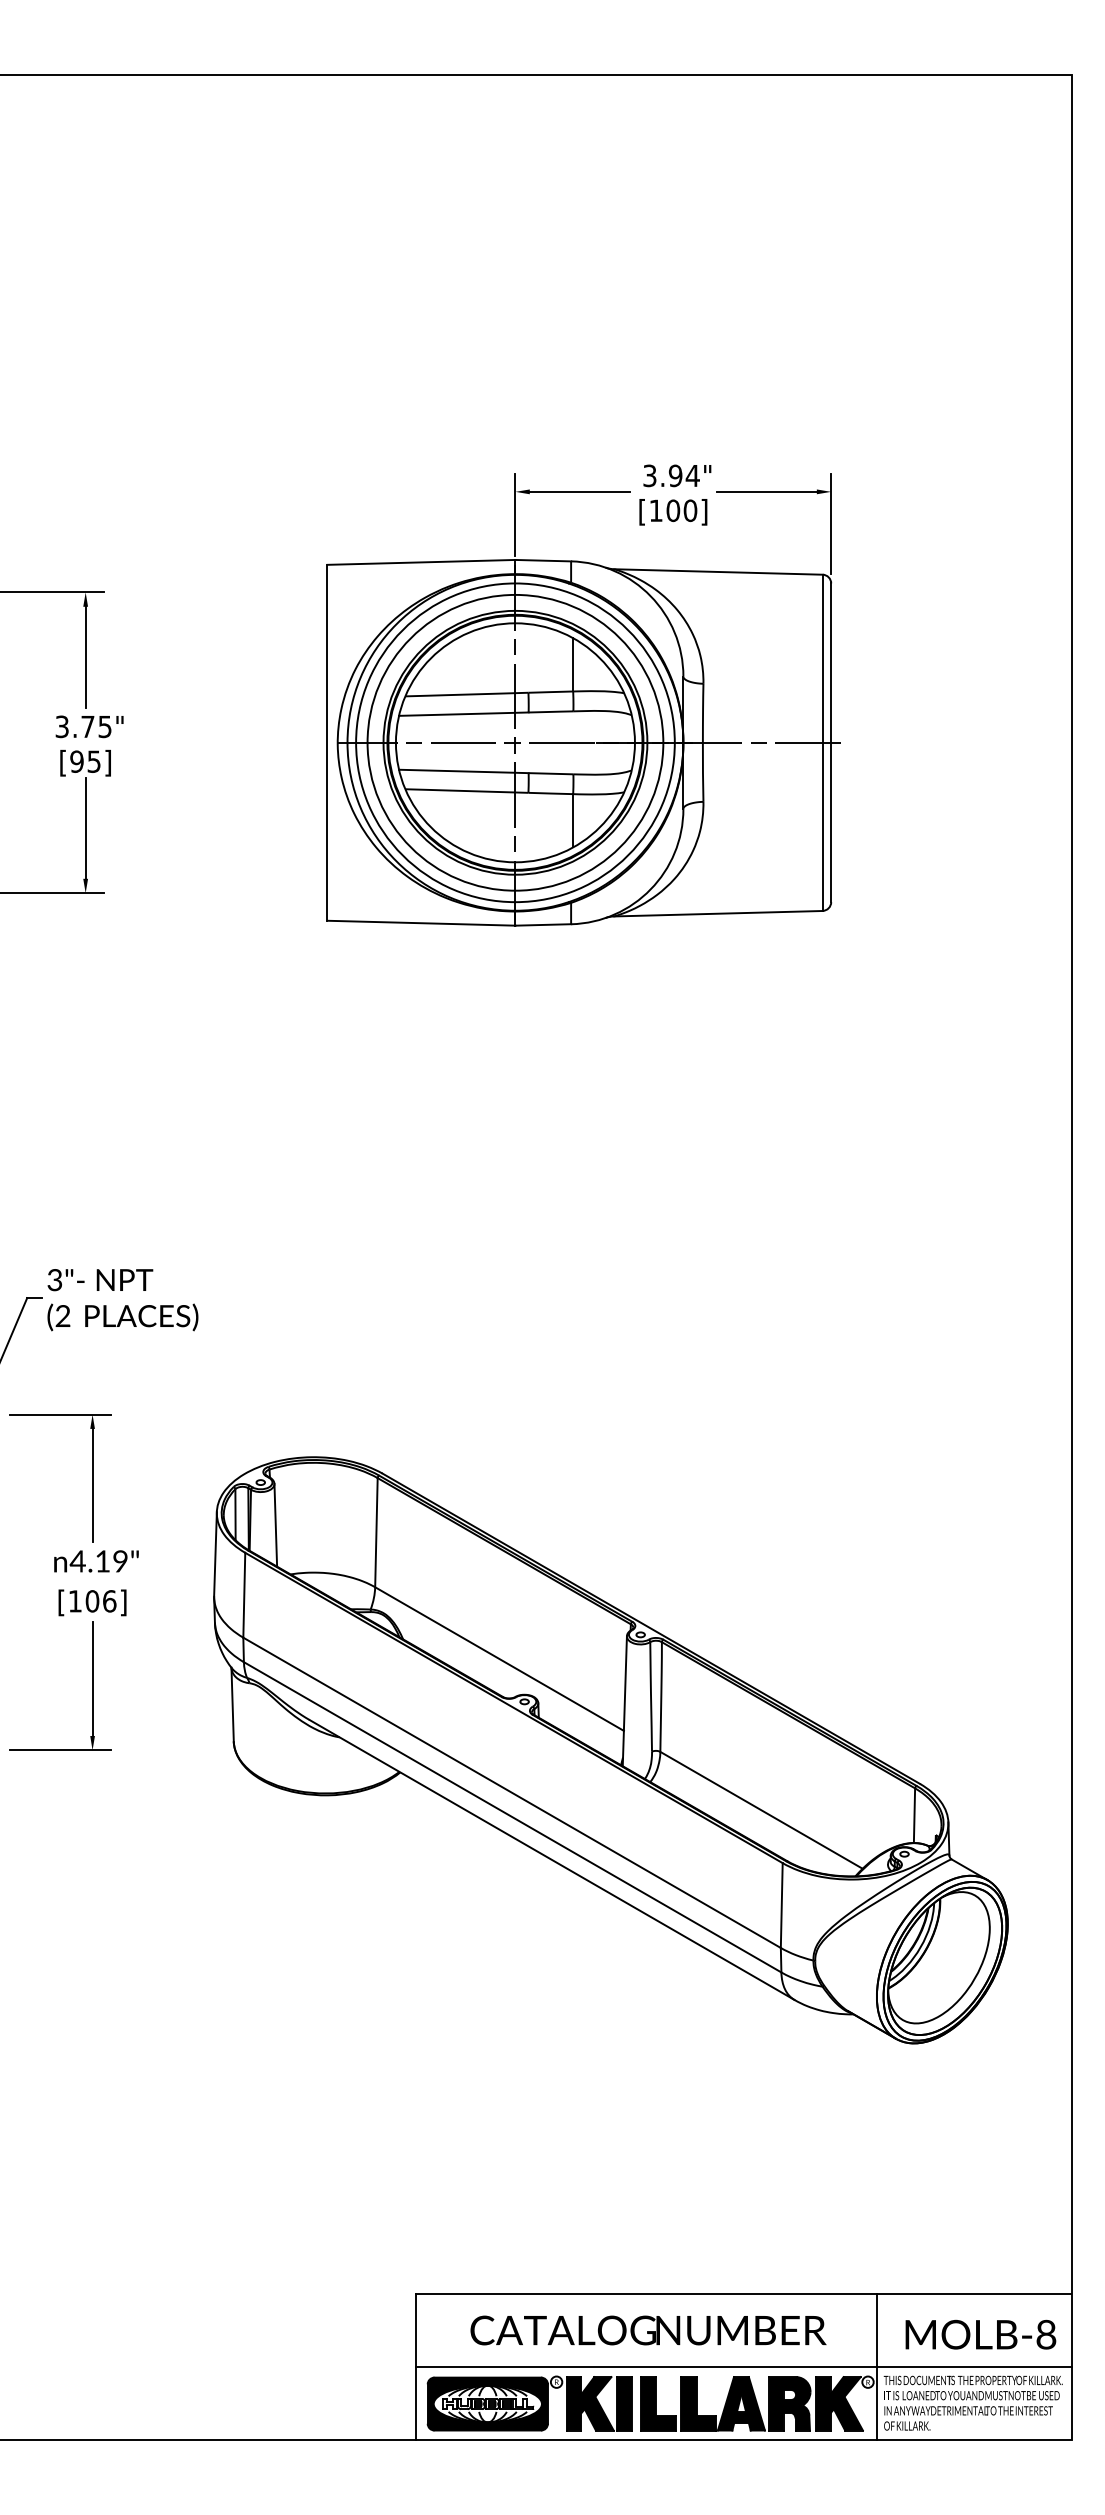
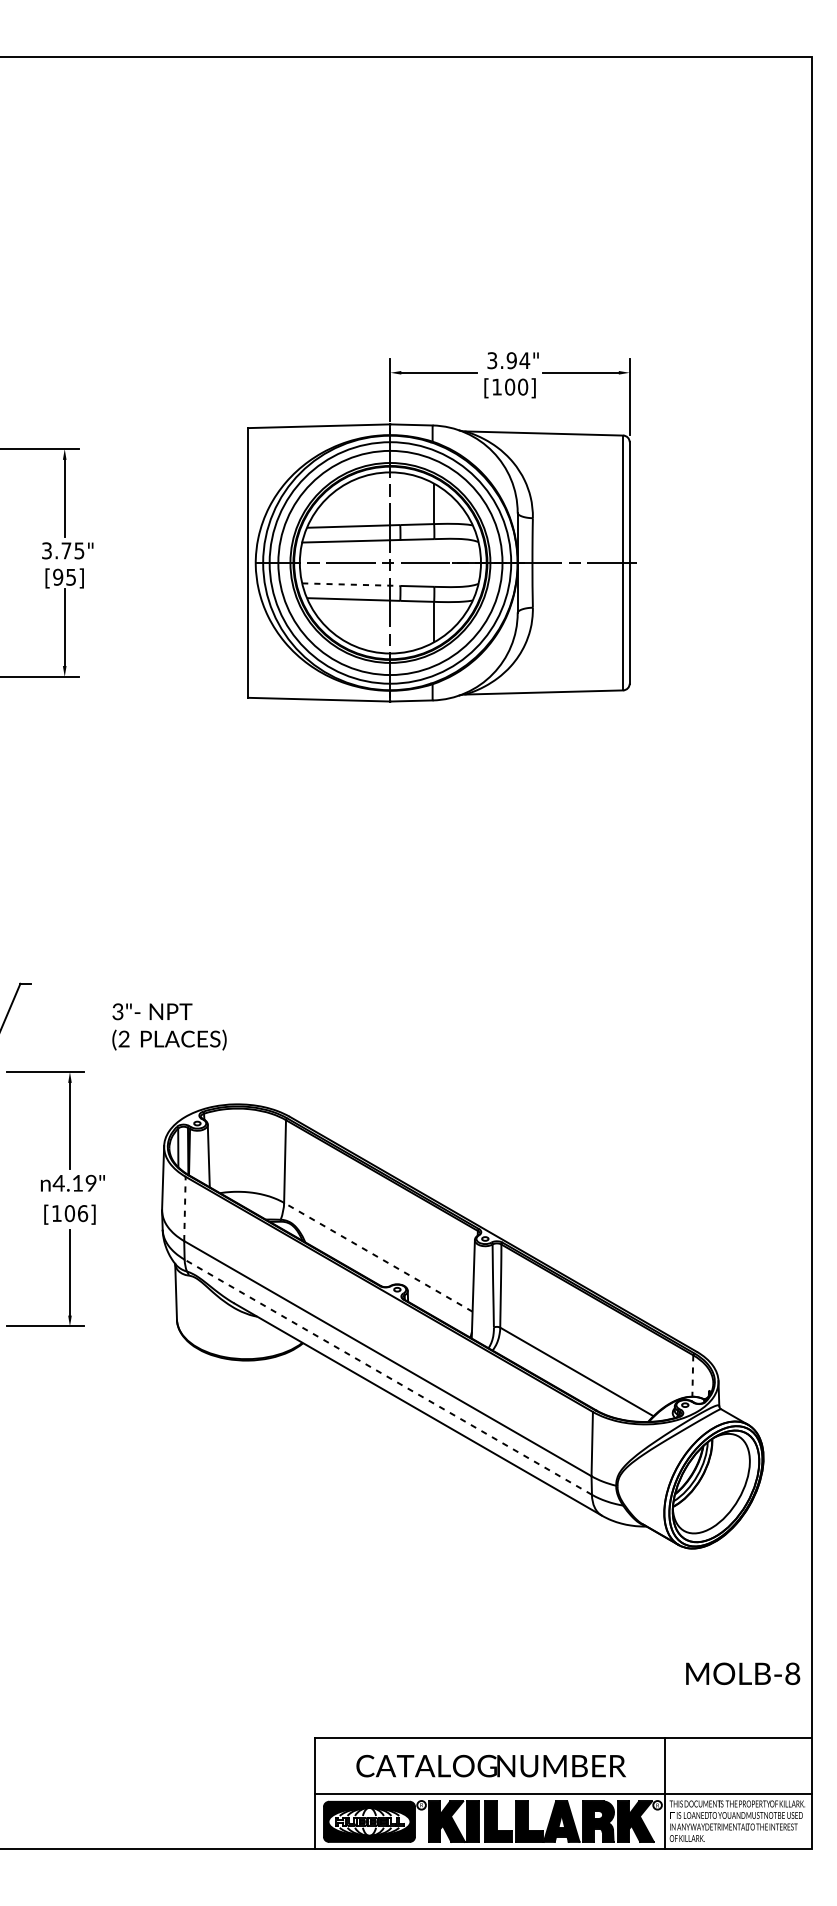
line: (463, 771) -> (351, 584), solid -> dashed
text: (122, 1300) -> (169, 1027), moved
line: (244, 1594) -> (185, 1208), solid -> dashed
line: (499, 1659) -> (378, 1257), solid -> dashed
line: (914, 1816) -> (692, 1376), solid -> dashed
line: (512, 1817) -> (388, 1377), solid -> dashed
text: (980, 2334) -> (742, 1673), moved

